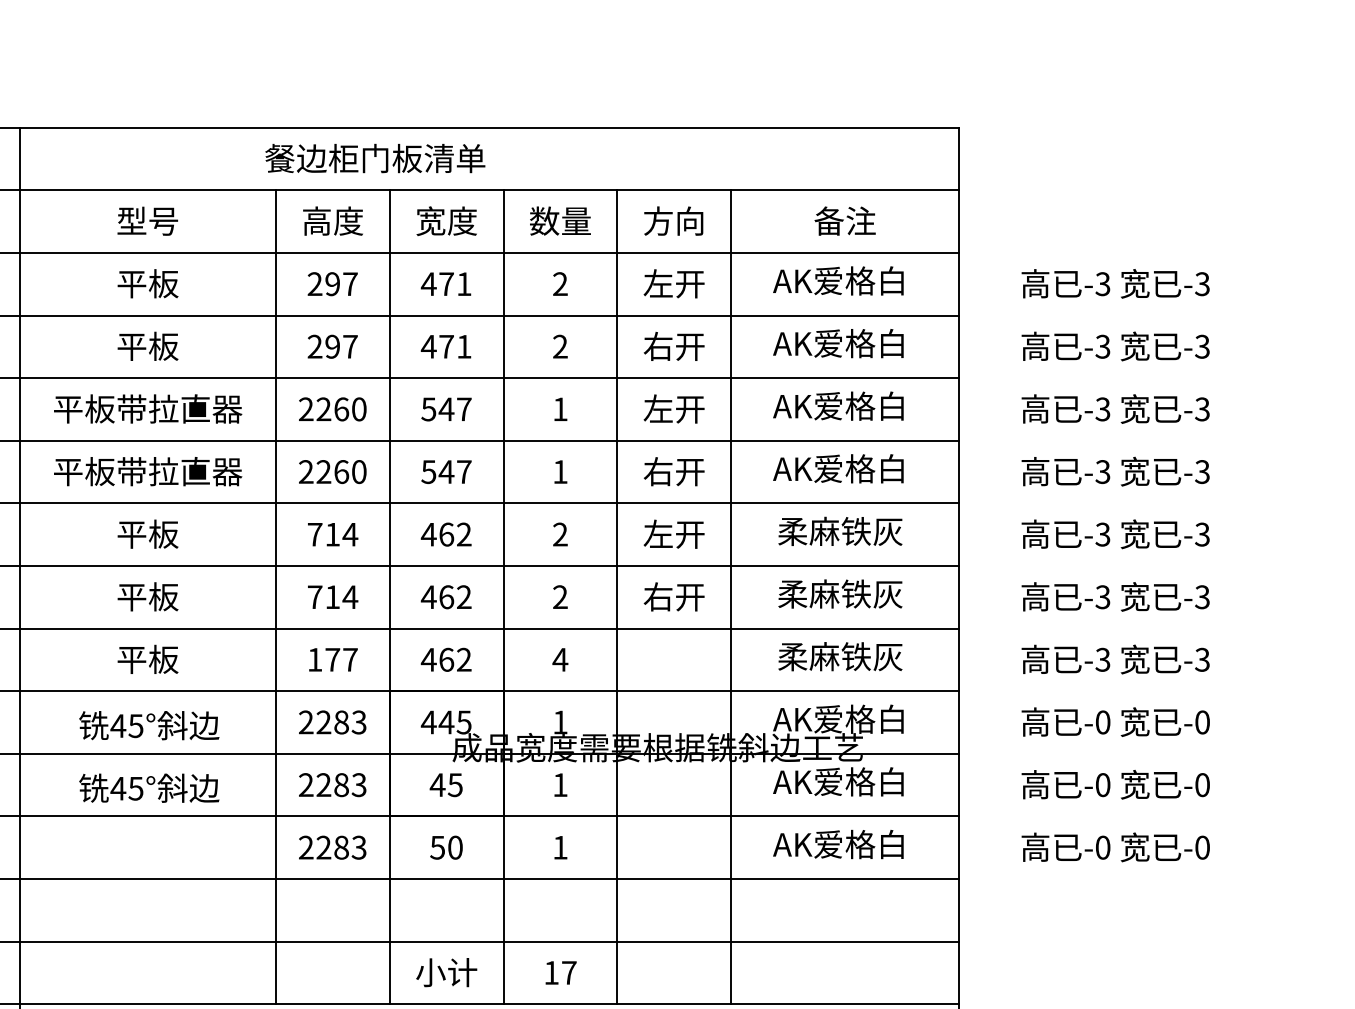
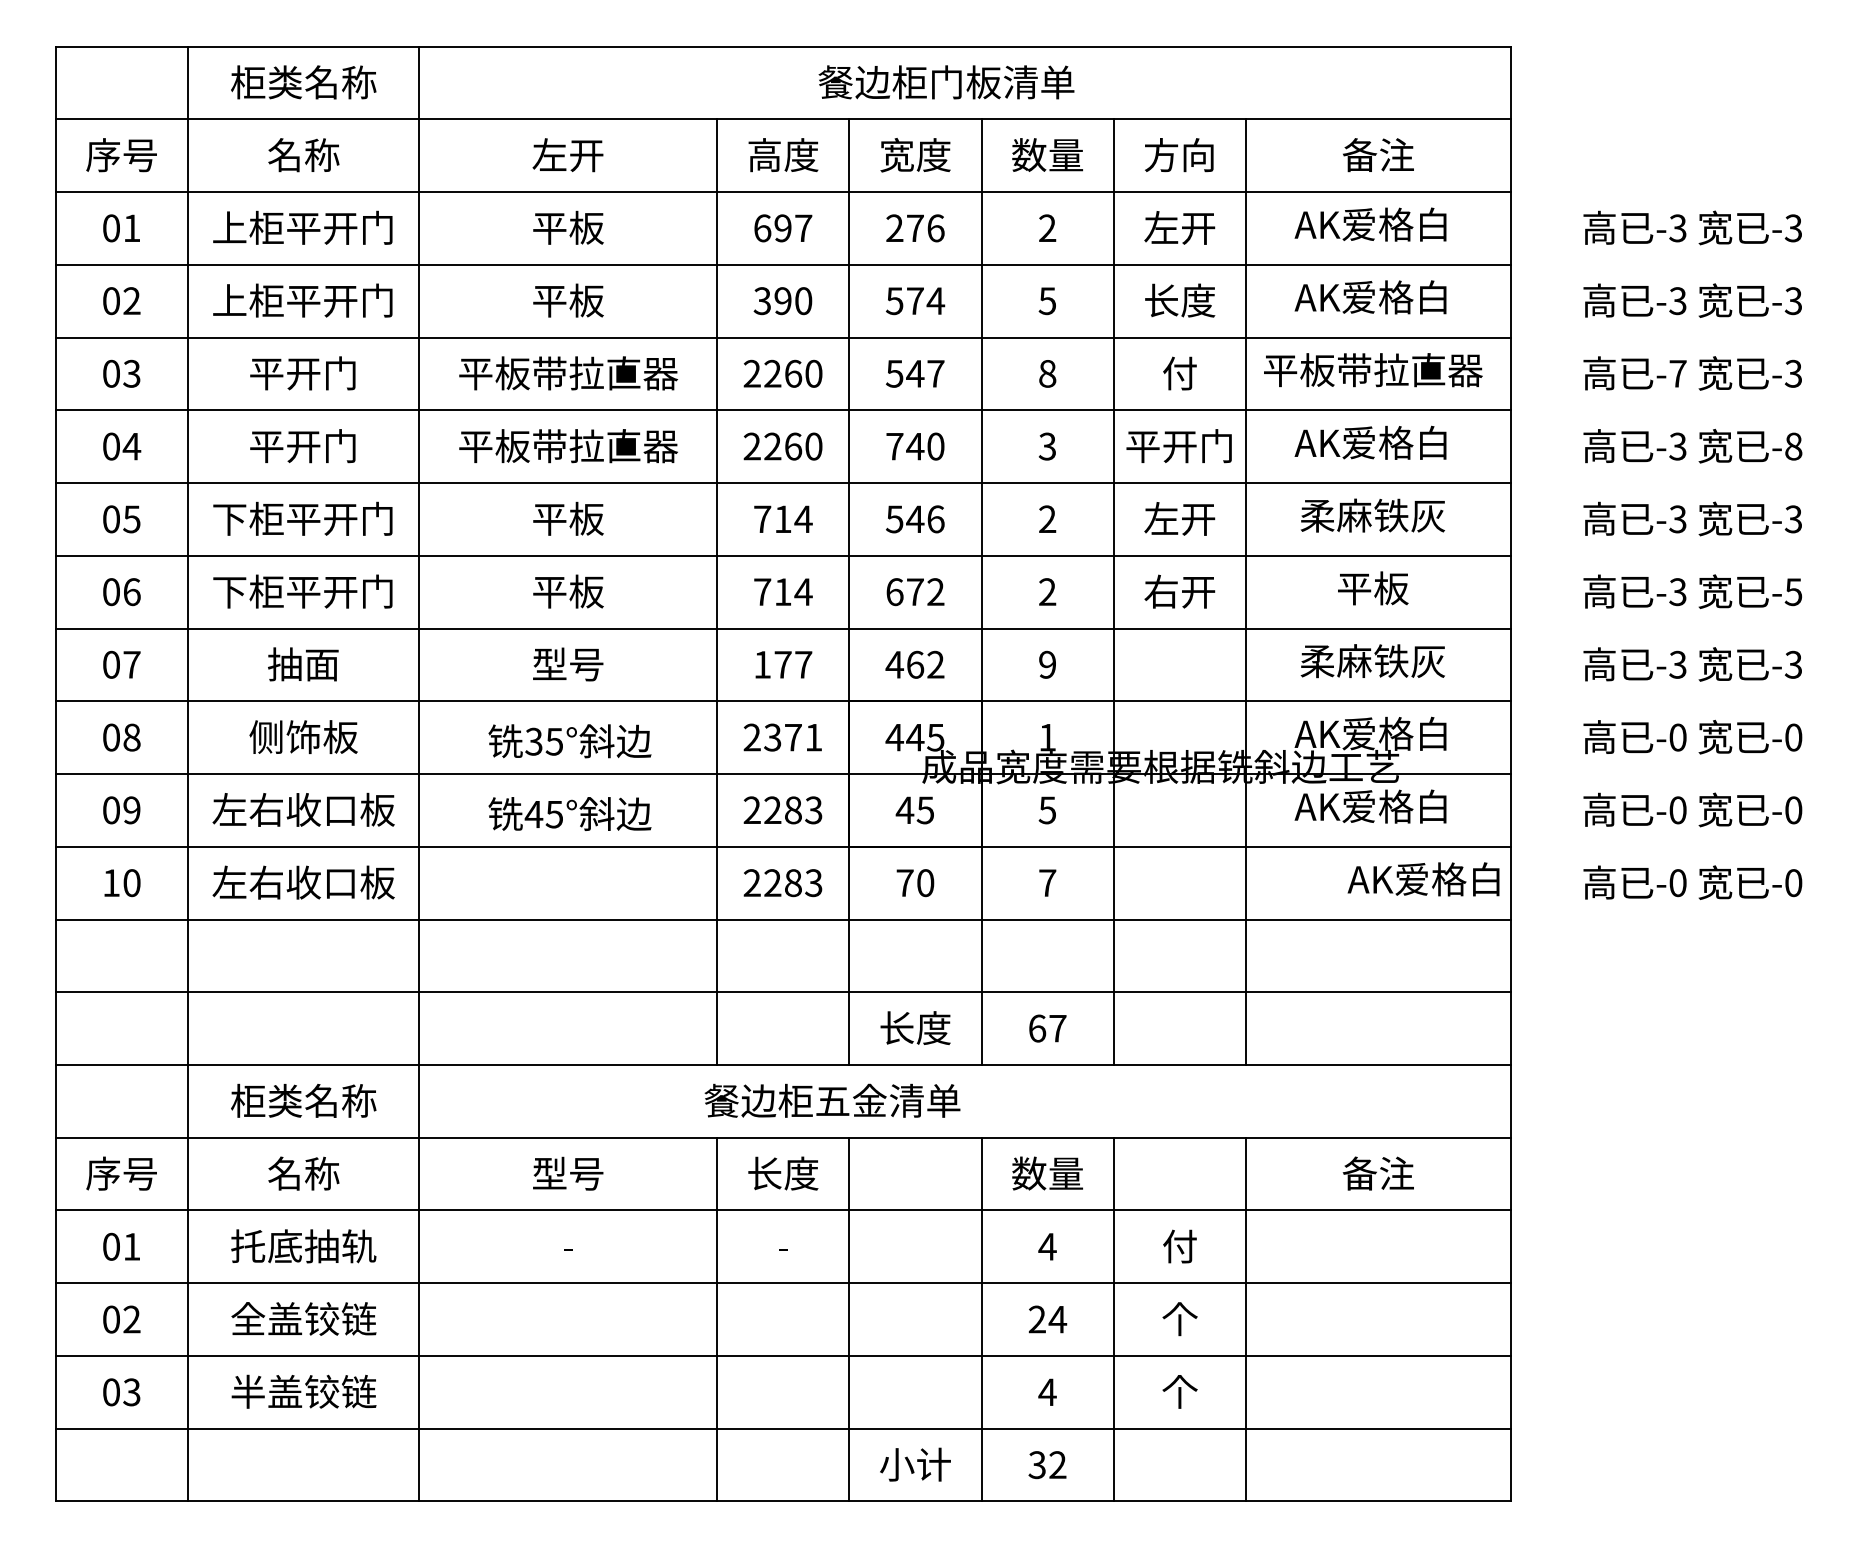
text: (375, 158) -> (946, 82), moved
text: (147, 221) -> (567, 155), 型号 -> 左开
text: (315, 284) -> (762, 228), 297 -> 697
text: (445, 284) -> (914, 228), 471 -> 276
text: (673, 346) -> (1179, 300), 右开 -> 长度
text: (332, 347) -> (782, 301), 297 -> 390
text: (446, 347) -> (915, 301), 471 -> 574
text: (560, 347) -> (1047, 301), 2 -> 5
text: (840, 406) -> (1373, 370), AK爱格白 -> 平板带拉直器
text: (560, 409) -> (1047, 373), 1 -> 8
text: (673, 409) -> (1179, 373), 左开 -> 付
text: (1102, 409) -> (1677, 373), -3 -> -7
text: (446, 471) -> (915, 446), 547 -> 740
text: (559, 471) -> (1046, 446), 1 -> 3
text: (673, 471) -> (1178, 446), 右开 -> 平开门
text: (1202, 471) -> (1793, 446), -3 -> -8
text: (445, 534) -> (914, 519), 462 -> 546
text: (840, 594) -> (1372, 588), 柔麻铁灰 -> 平板
text: (1202, 596) -> (1793, 591), -3 -> -5
text: (437, 597) -> (904, 592), 462 -> 672
text: (148, 659) -> (568, 664), 平板 -> 型号
text: (560, 659) -> (1047, 664), 4 -> 9
text: (341, 722) -> (793, 737), 2283 -> 2371
text: (117, 725) -> (533, 741), 45° -> 35°
text: (559, 785) -> (1046, 810), 1 -> 5
text: (838, 844) -> (1423, 879), moved
text: (560, 847) -> (1047, 882), 1 -> 7
text: (437, 848) -> (904, 883), 50 -> 70
text: (446, 972) -> (915, 1028), 小计 -> 长度
text: (551, 972) -> (1037, 1028), 17 -> 67

